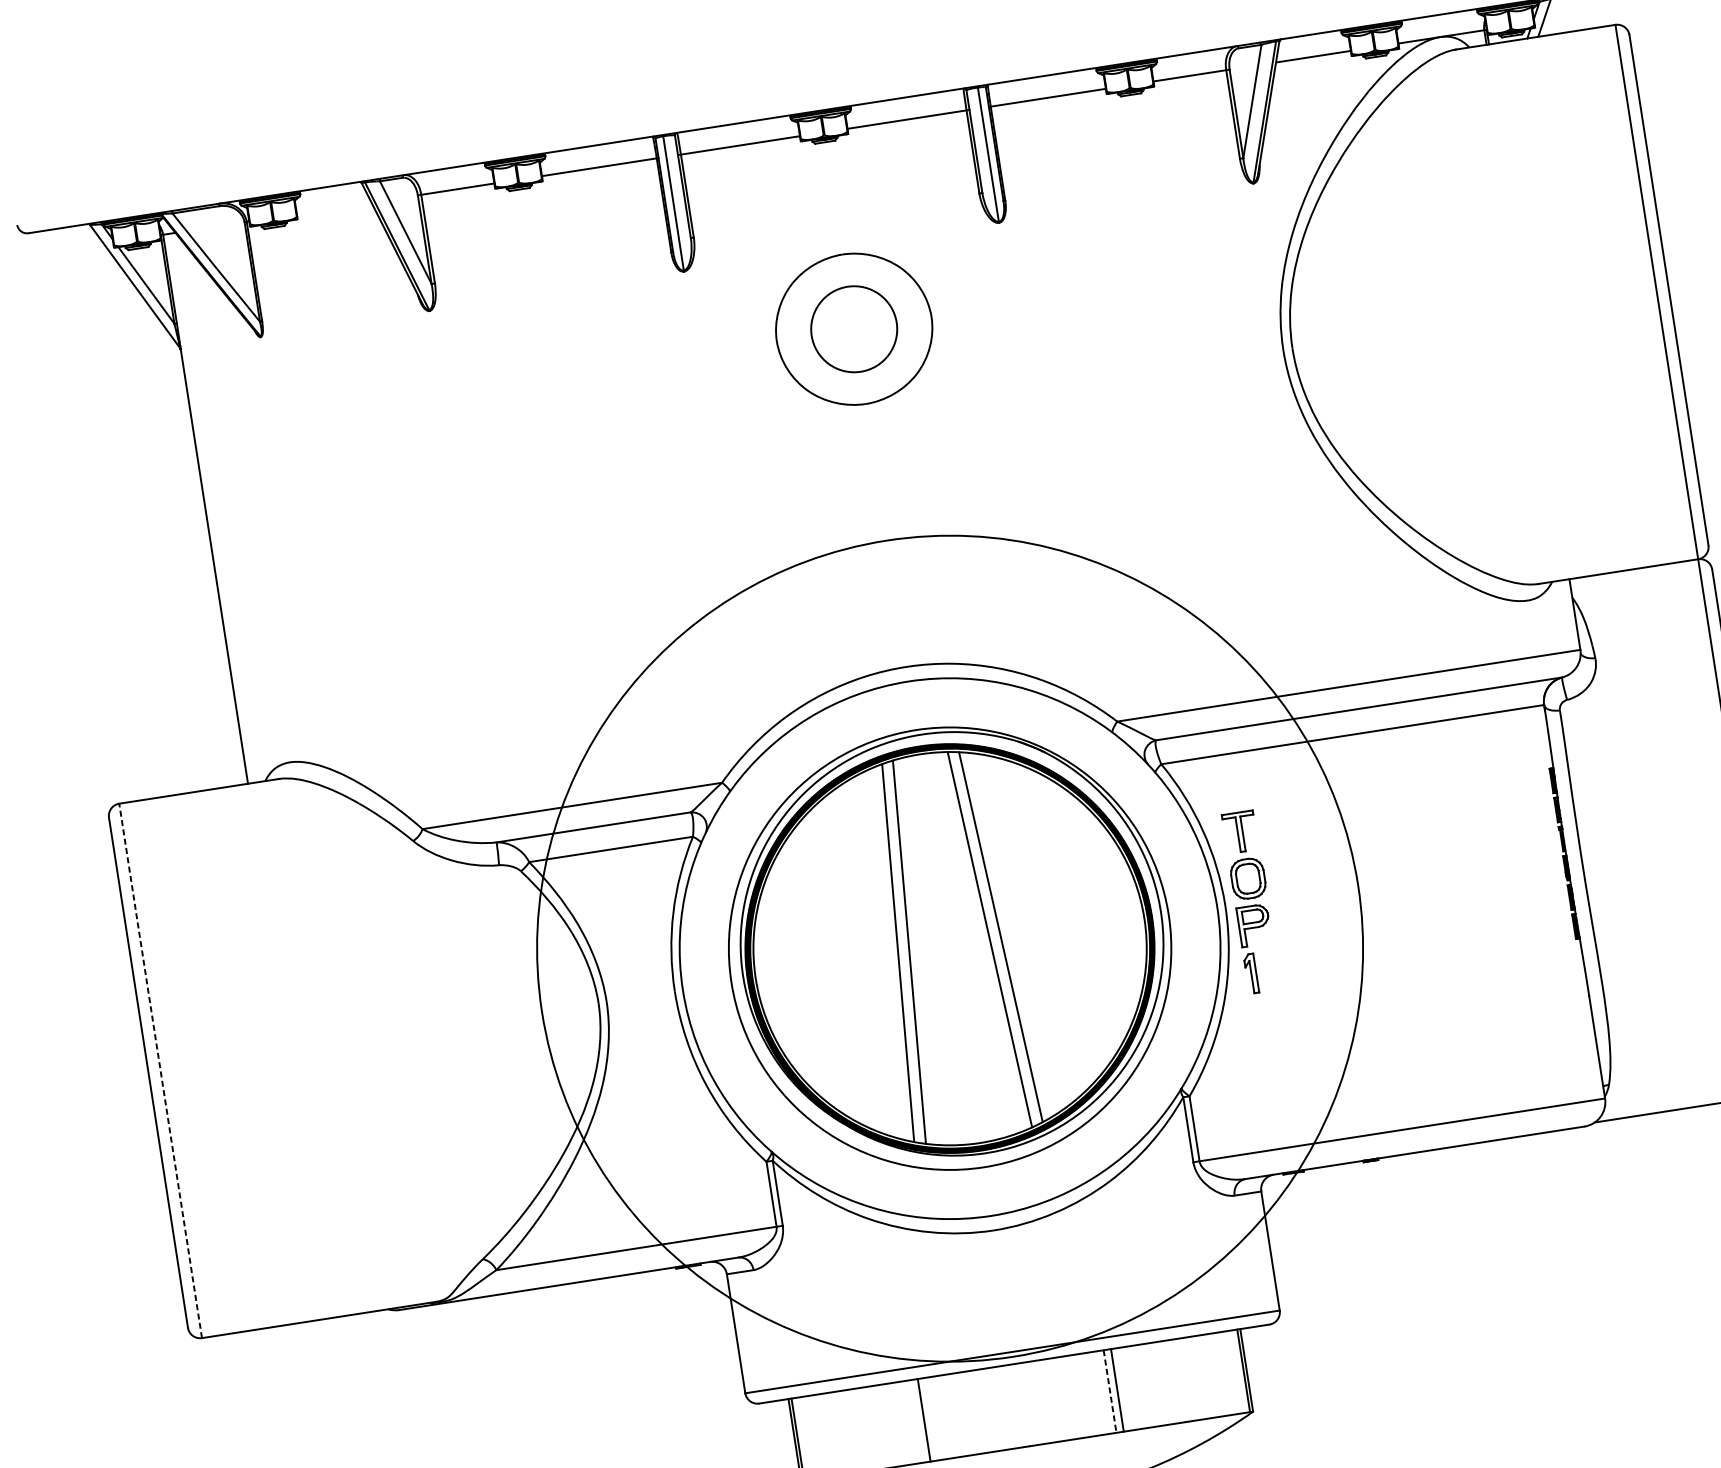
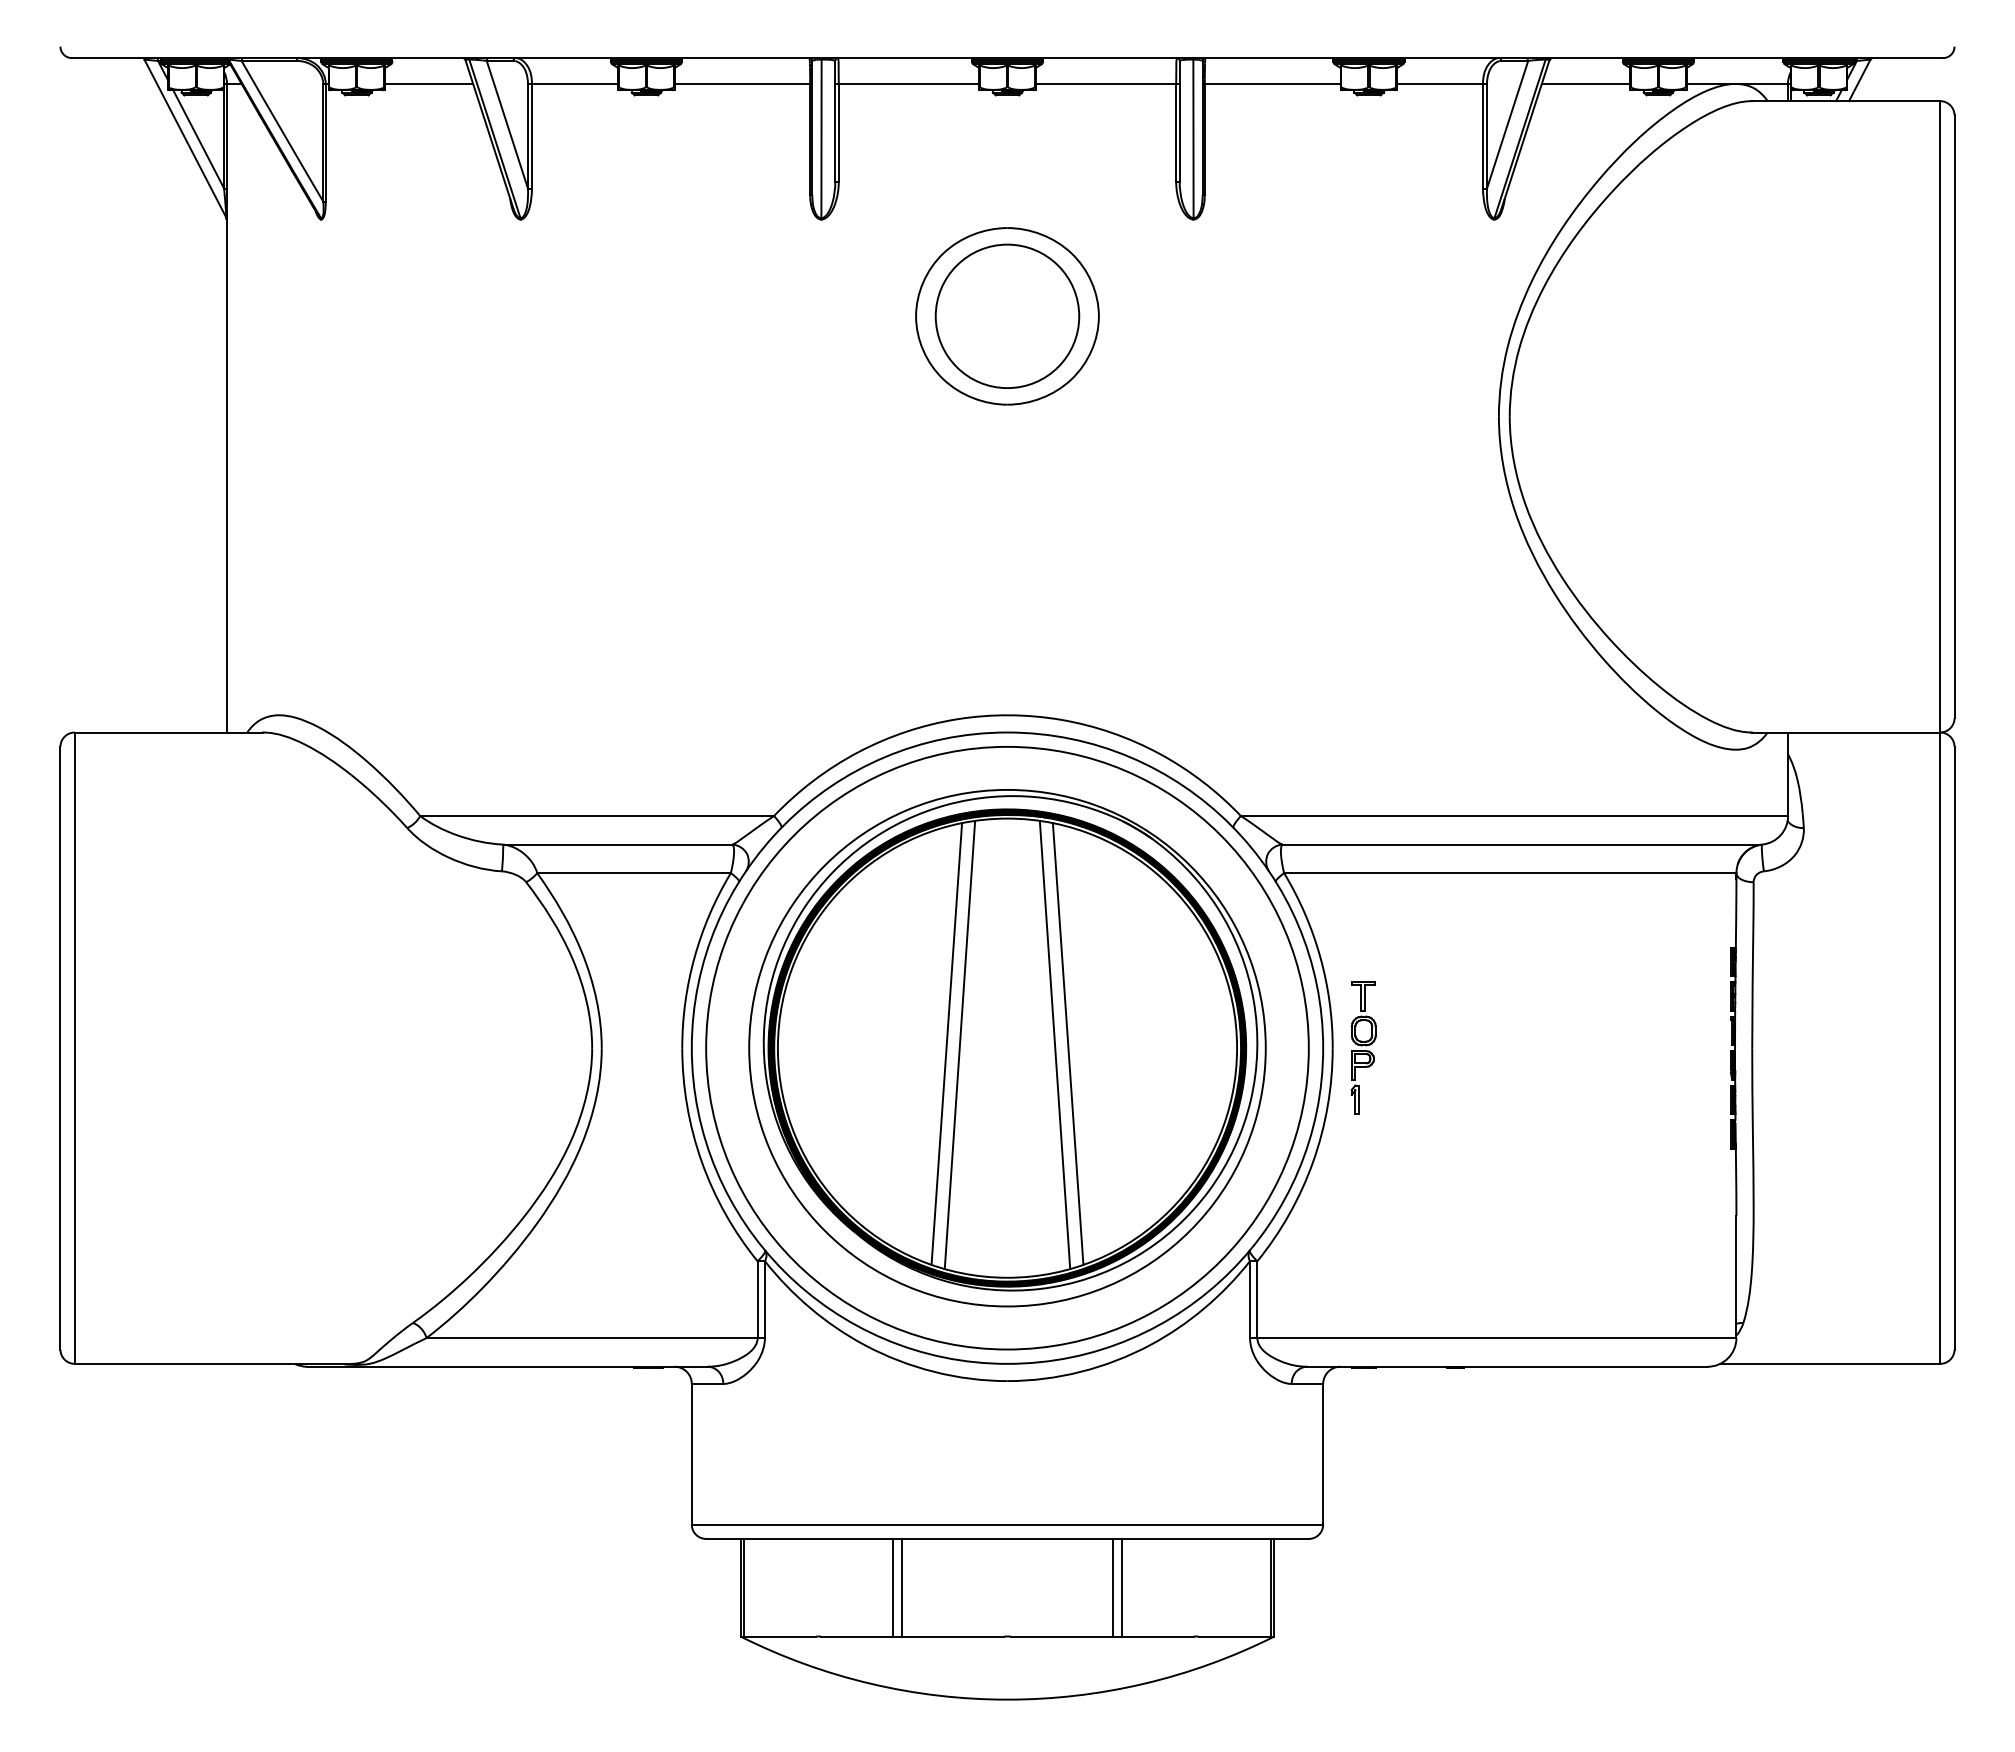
line: (334, 207) -> (429, 83), added
circle: (854, 329) -> (1007, 316), size x1.43
part: (1251, 901) -> (1363, 1047), size x0.62
circle: (950, 948) -> (1007, 1047), size x0.62
line: (160, 1071) -> (74, 1048), dashed -> solid
line: (1109, 1391) -> (1112, 1587), dashed -> solid
line: (931, 1418) -> (902, 1587), added

